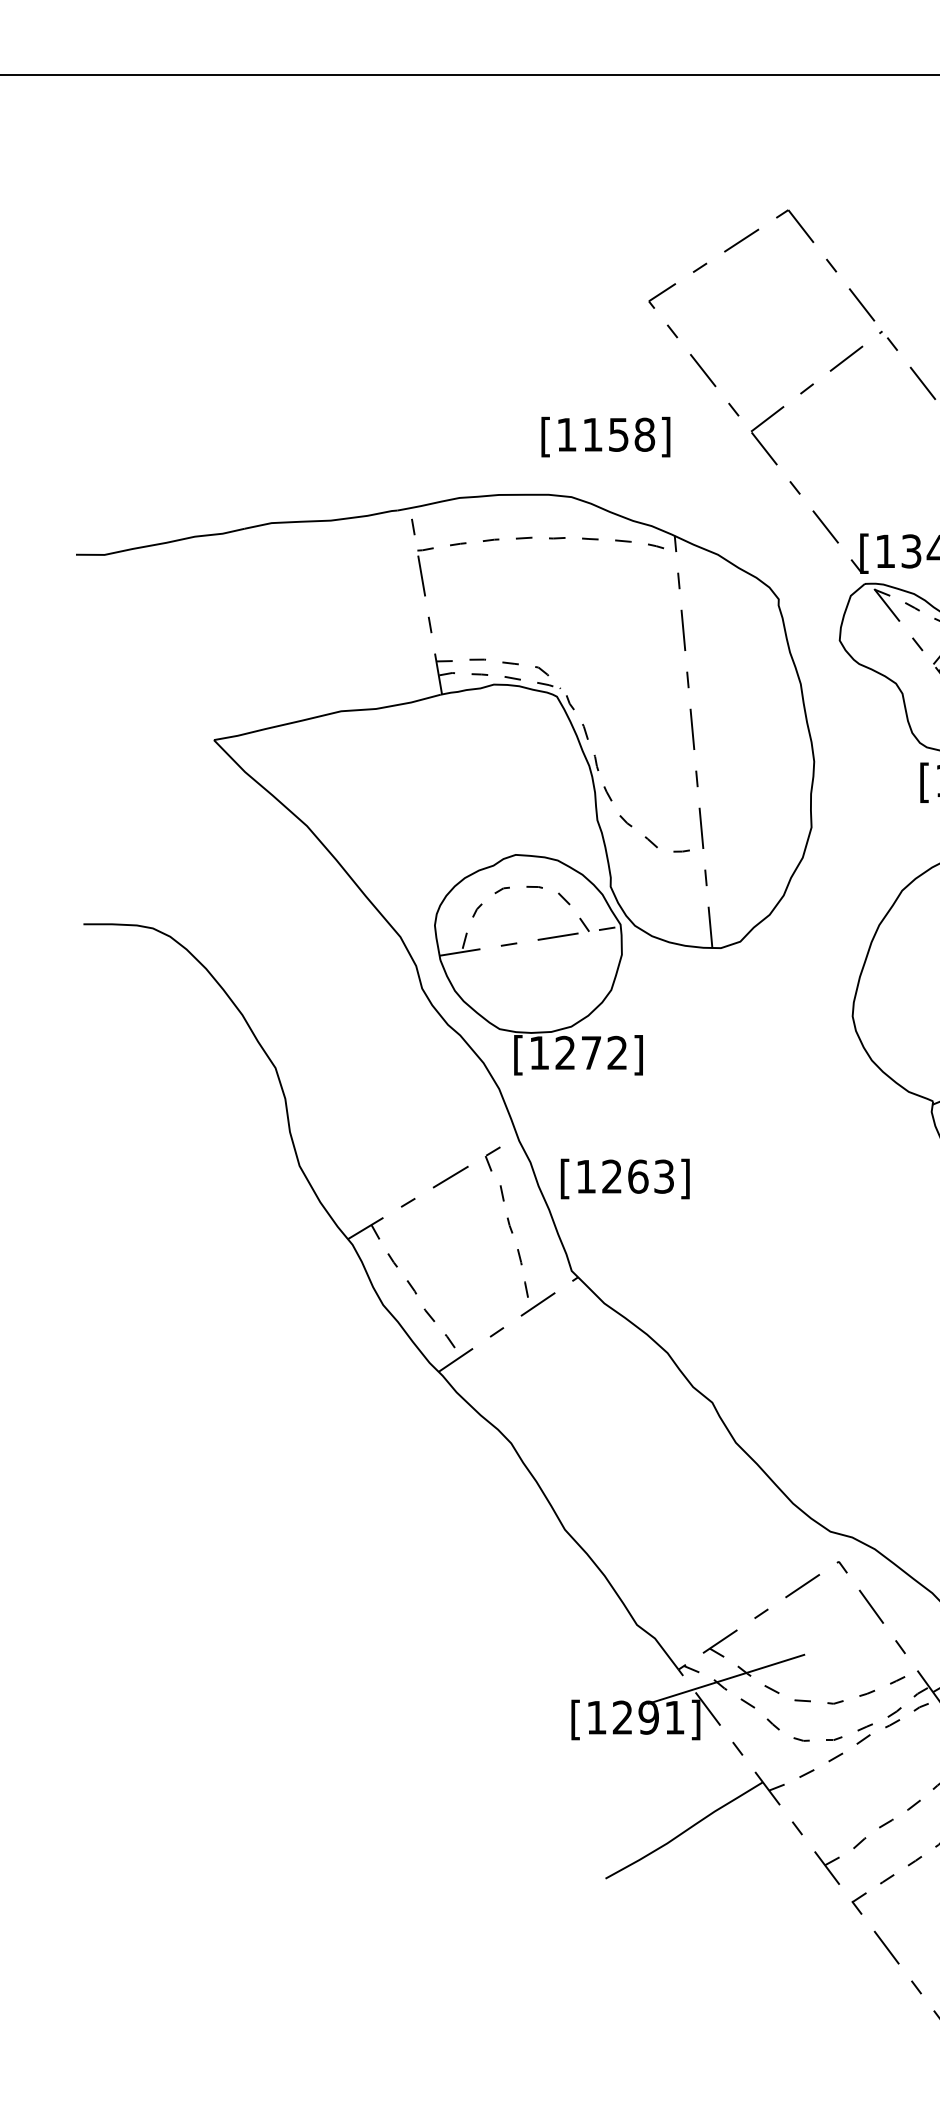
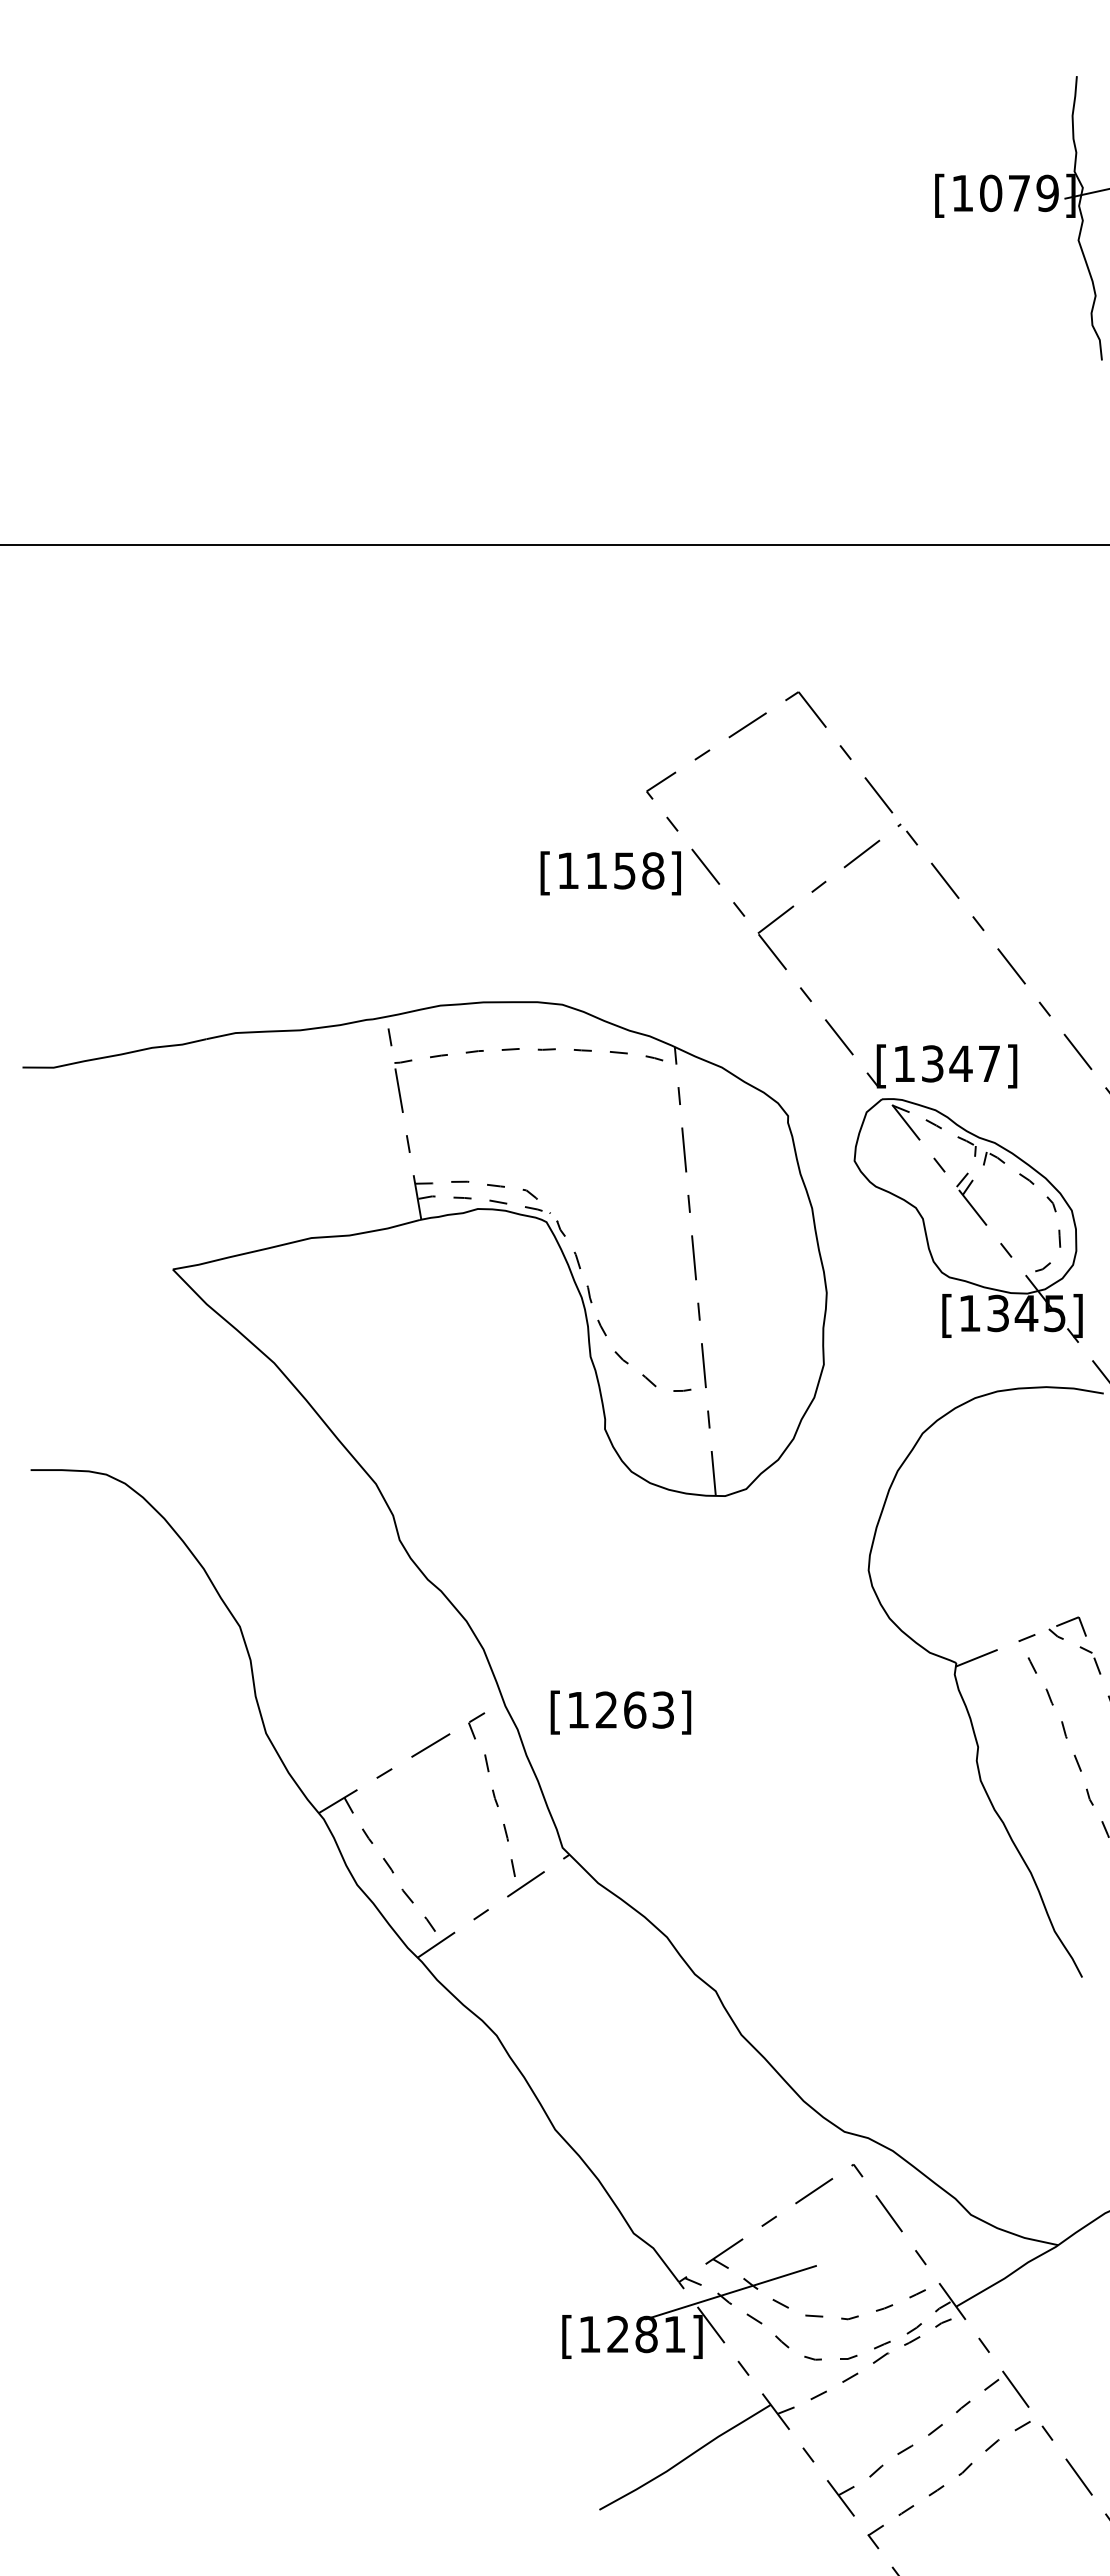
text: (605, 437) -> (610, 873), moved
part: (538, 964) -> (526, 1513), removed
text: (624, 1178) -> (620, 1712), moved
text: (648, 1717) -> (646, 2334), [1291] -> [1281]

